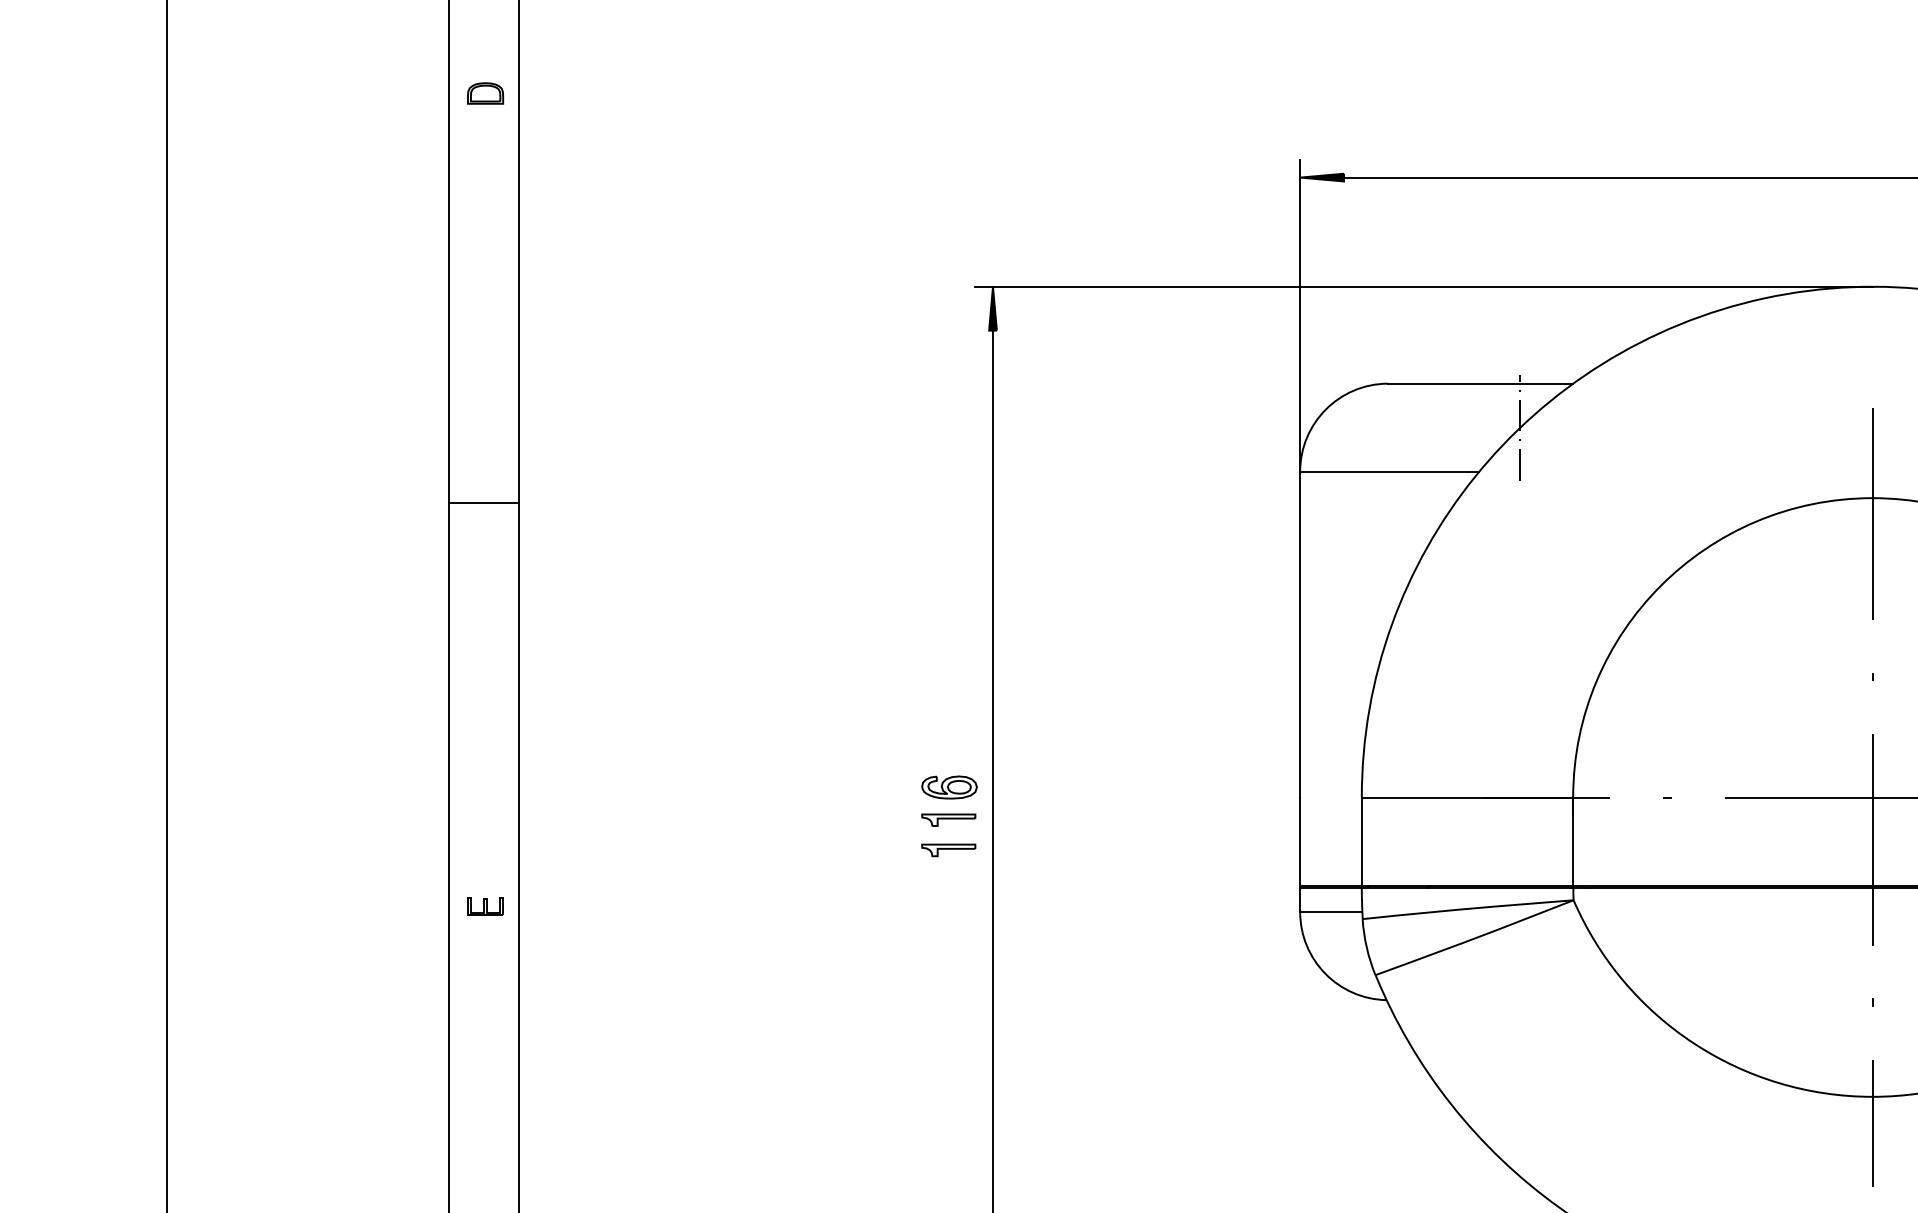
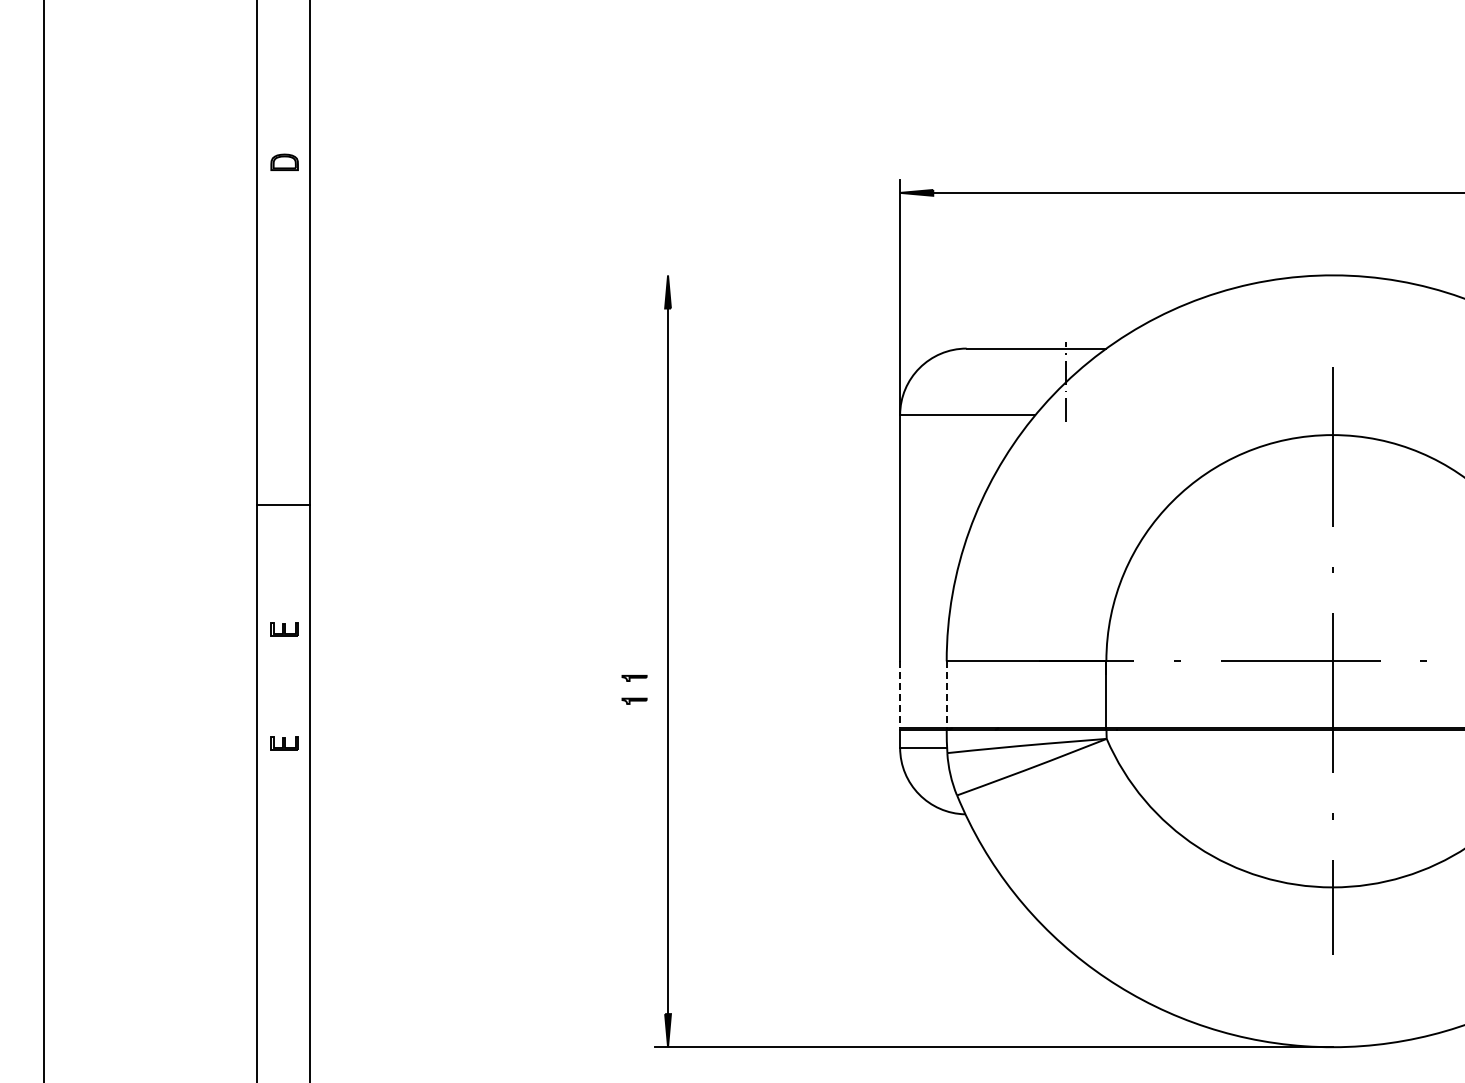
part: (485, 92) -> (284, 161), moved
line: (1423, 286) -> (993, 275), removed
line: (483, 504) -> (283, 505), moved
part: (485, 755) -> (284, 629), added
part: (948, 787) -> (634, 653), removed
part: (948, 820) -> (634, 678), size x0.6
line: (1300, 842) -> (900, 695), solid -> dashed
line: (1361, 842) -> (946, 695), solid -> dashed
part: (948, 850) -> (634, 701), size x0.6

